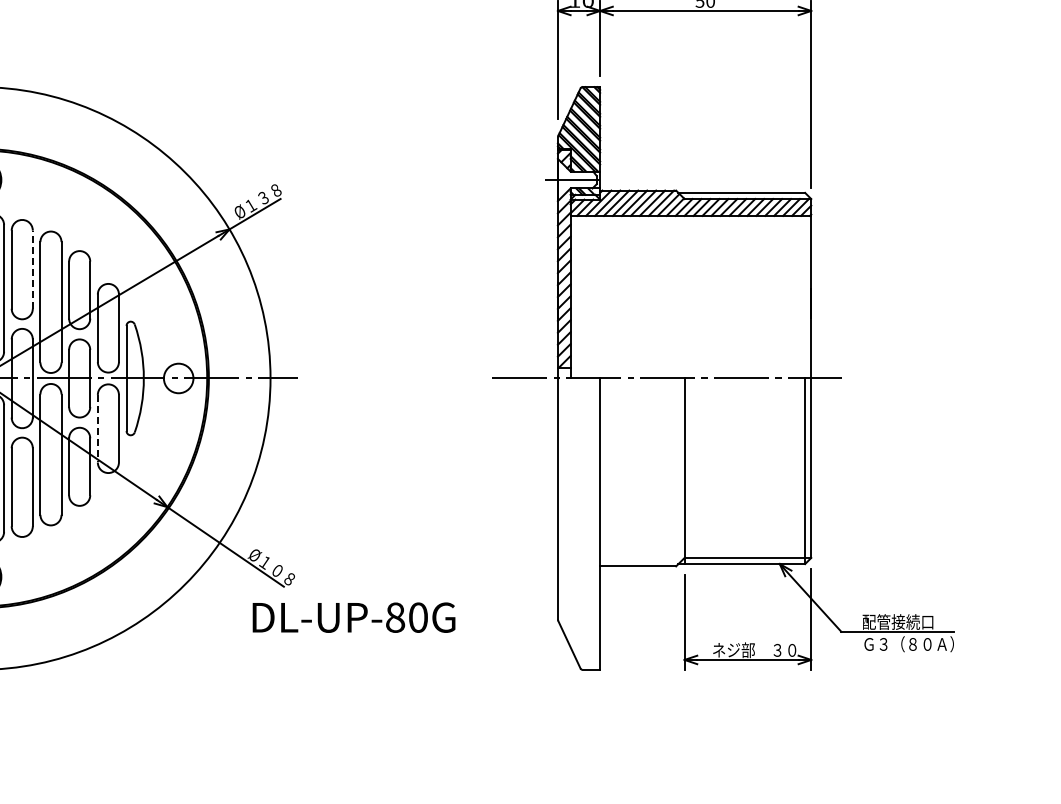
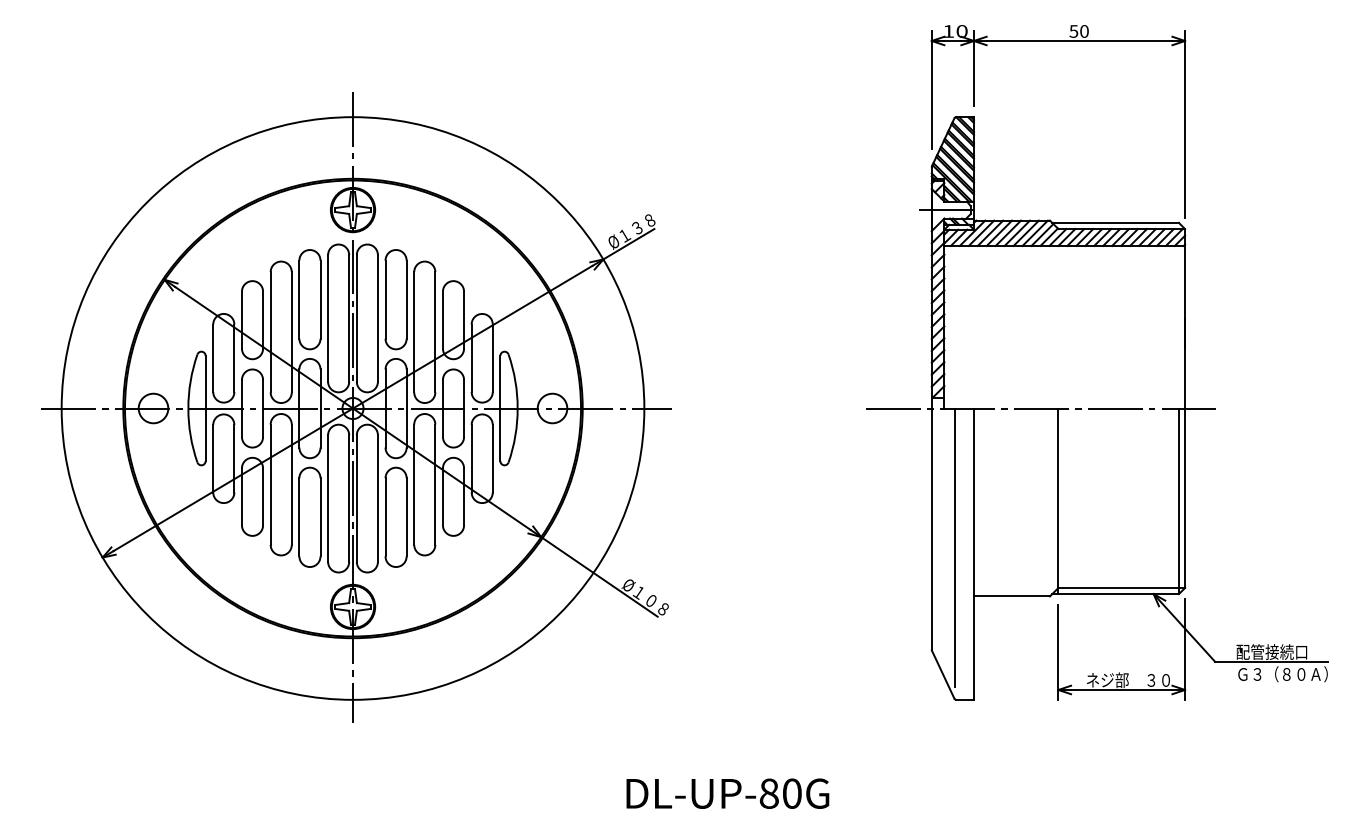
line: (32, 269) -> (406, 299), dashed -> solid
line: (97, 428) -> (471, 458), dashed -> solid
line: (580, 517) -> (954, 547), added
text: (353, 617) -> (727, 793), moved

